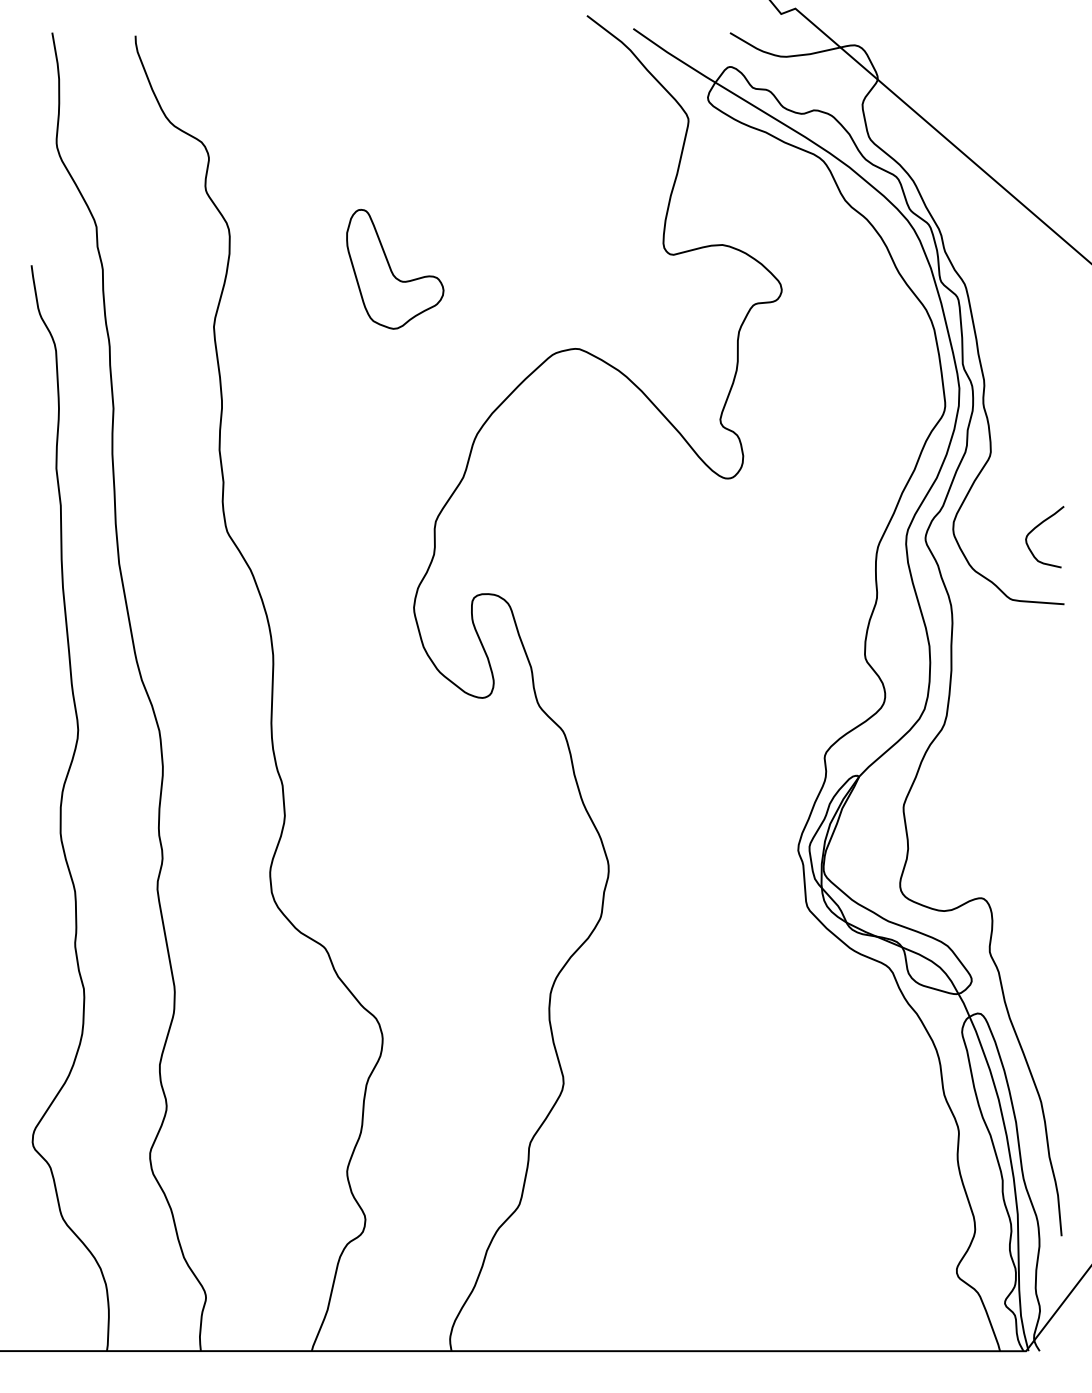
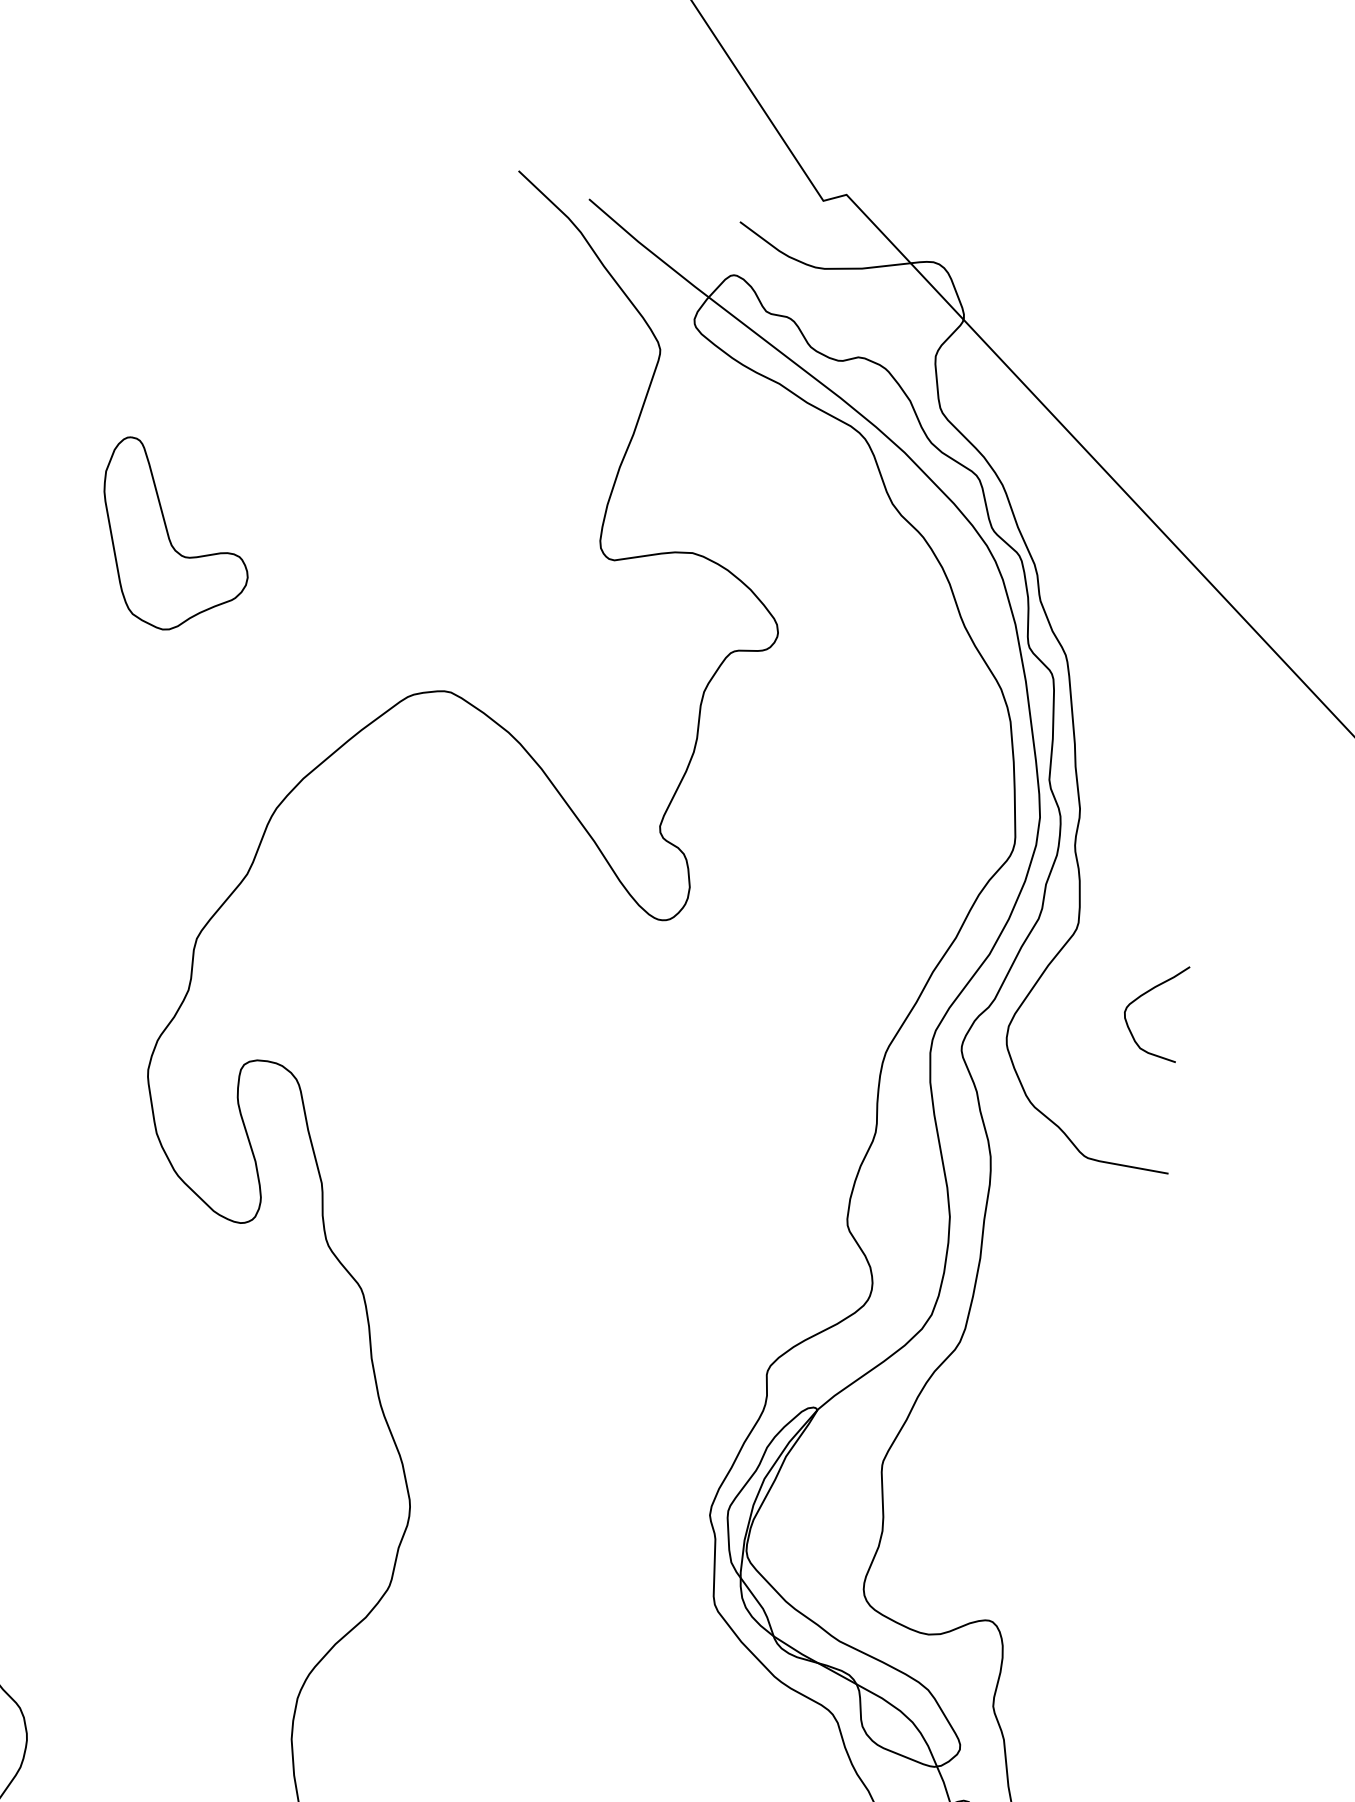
curve: (1036, 528) -> (1143, 996), moved

